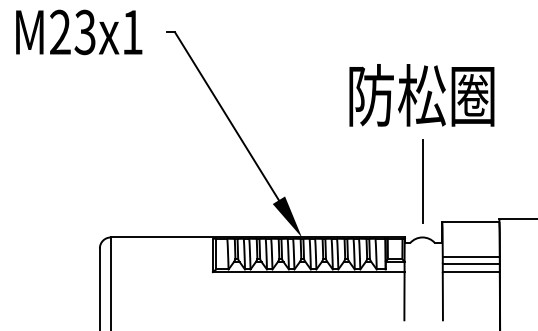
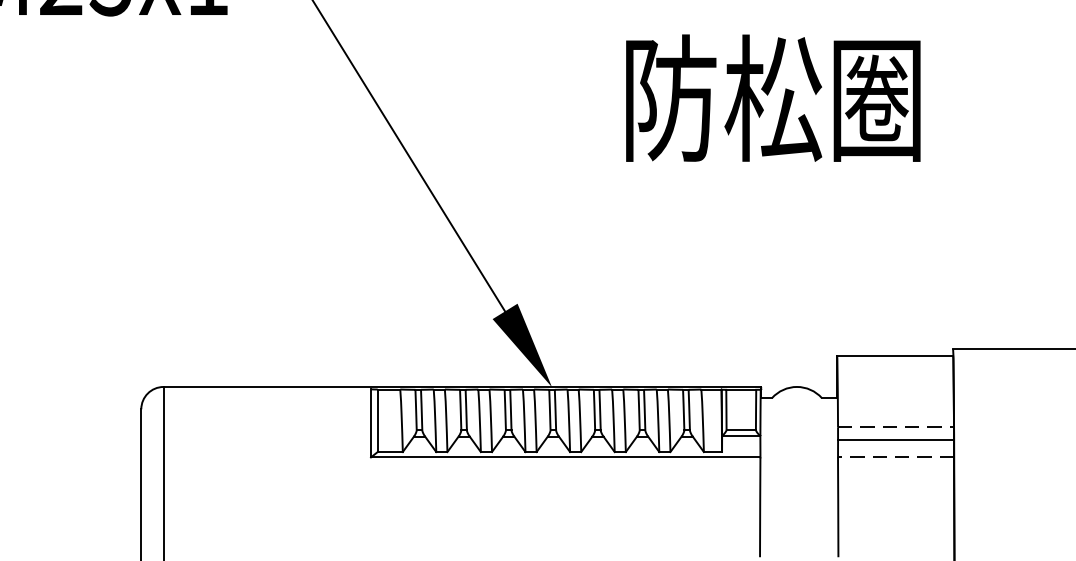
text: (421, 95) -> (772, 98), moved
line: (422, 181) -> (796, 273), removed
line: (471, 257) -> (896, 427), solid -> dashed
line: (471, 272) -> (896, 458), solid -> dashed

